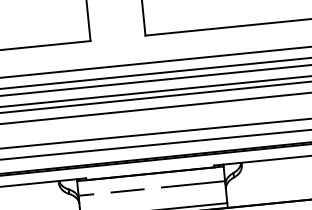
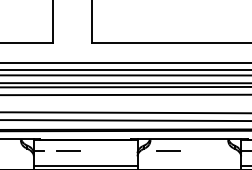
line: (268, 176) -> (168, 150), added
line: (192, 184) -> (114, 150), removed

